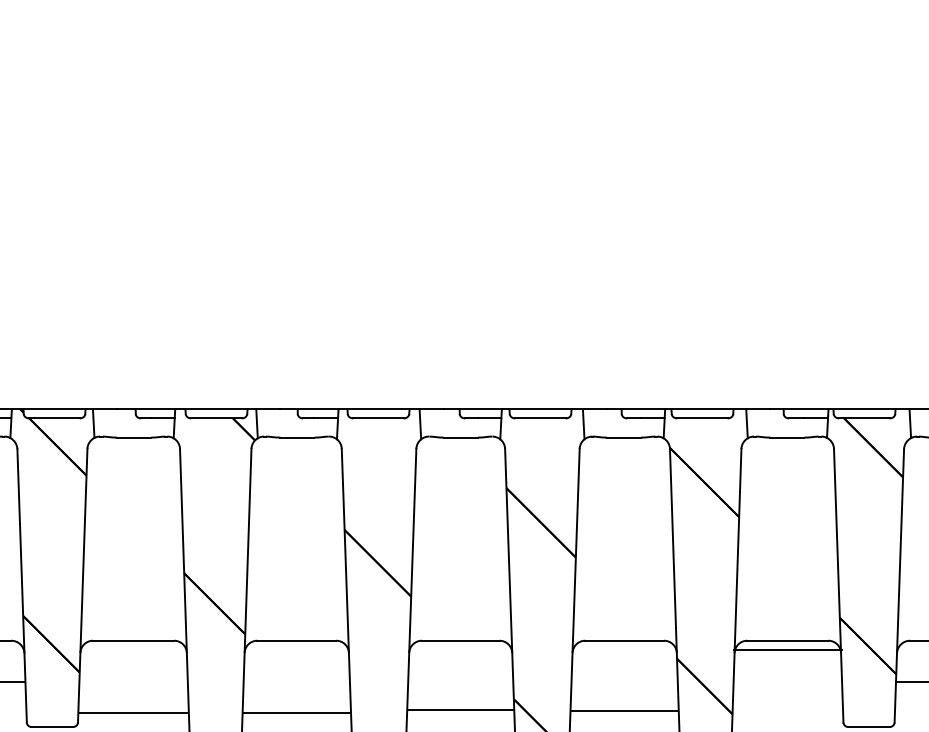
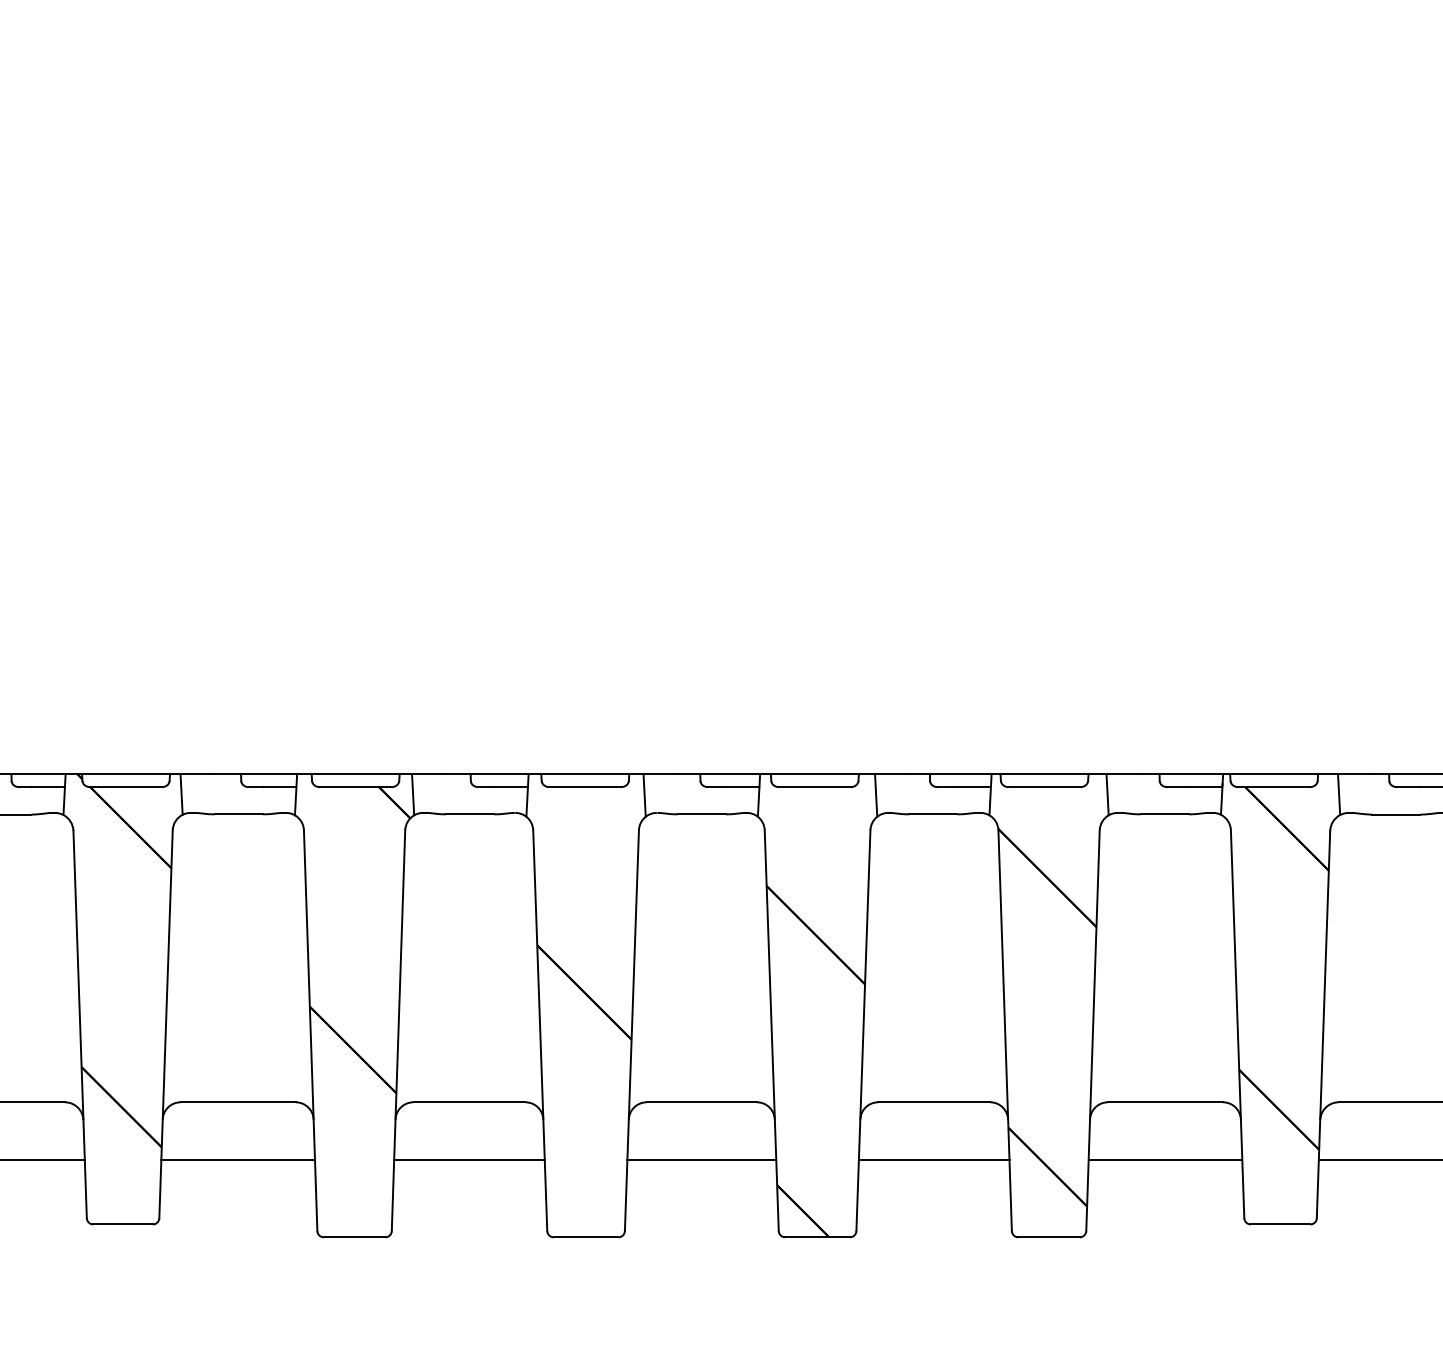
line: (787, 650) -> (1165, 1160), moved
line: (460, 710) -> (701, 1160), moved
line: (624, 711) -> (933, 1160), moved
line: (133, 713) -> (238, 1160), moved
line: (296, 713) -> (469, 1160), moved

